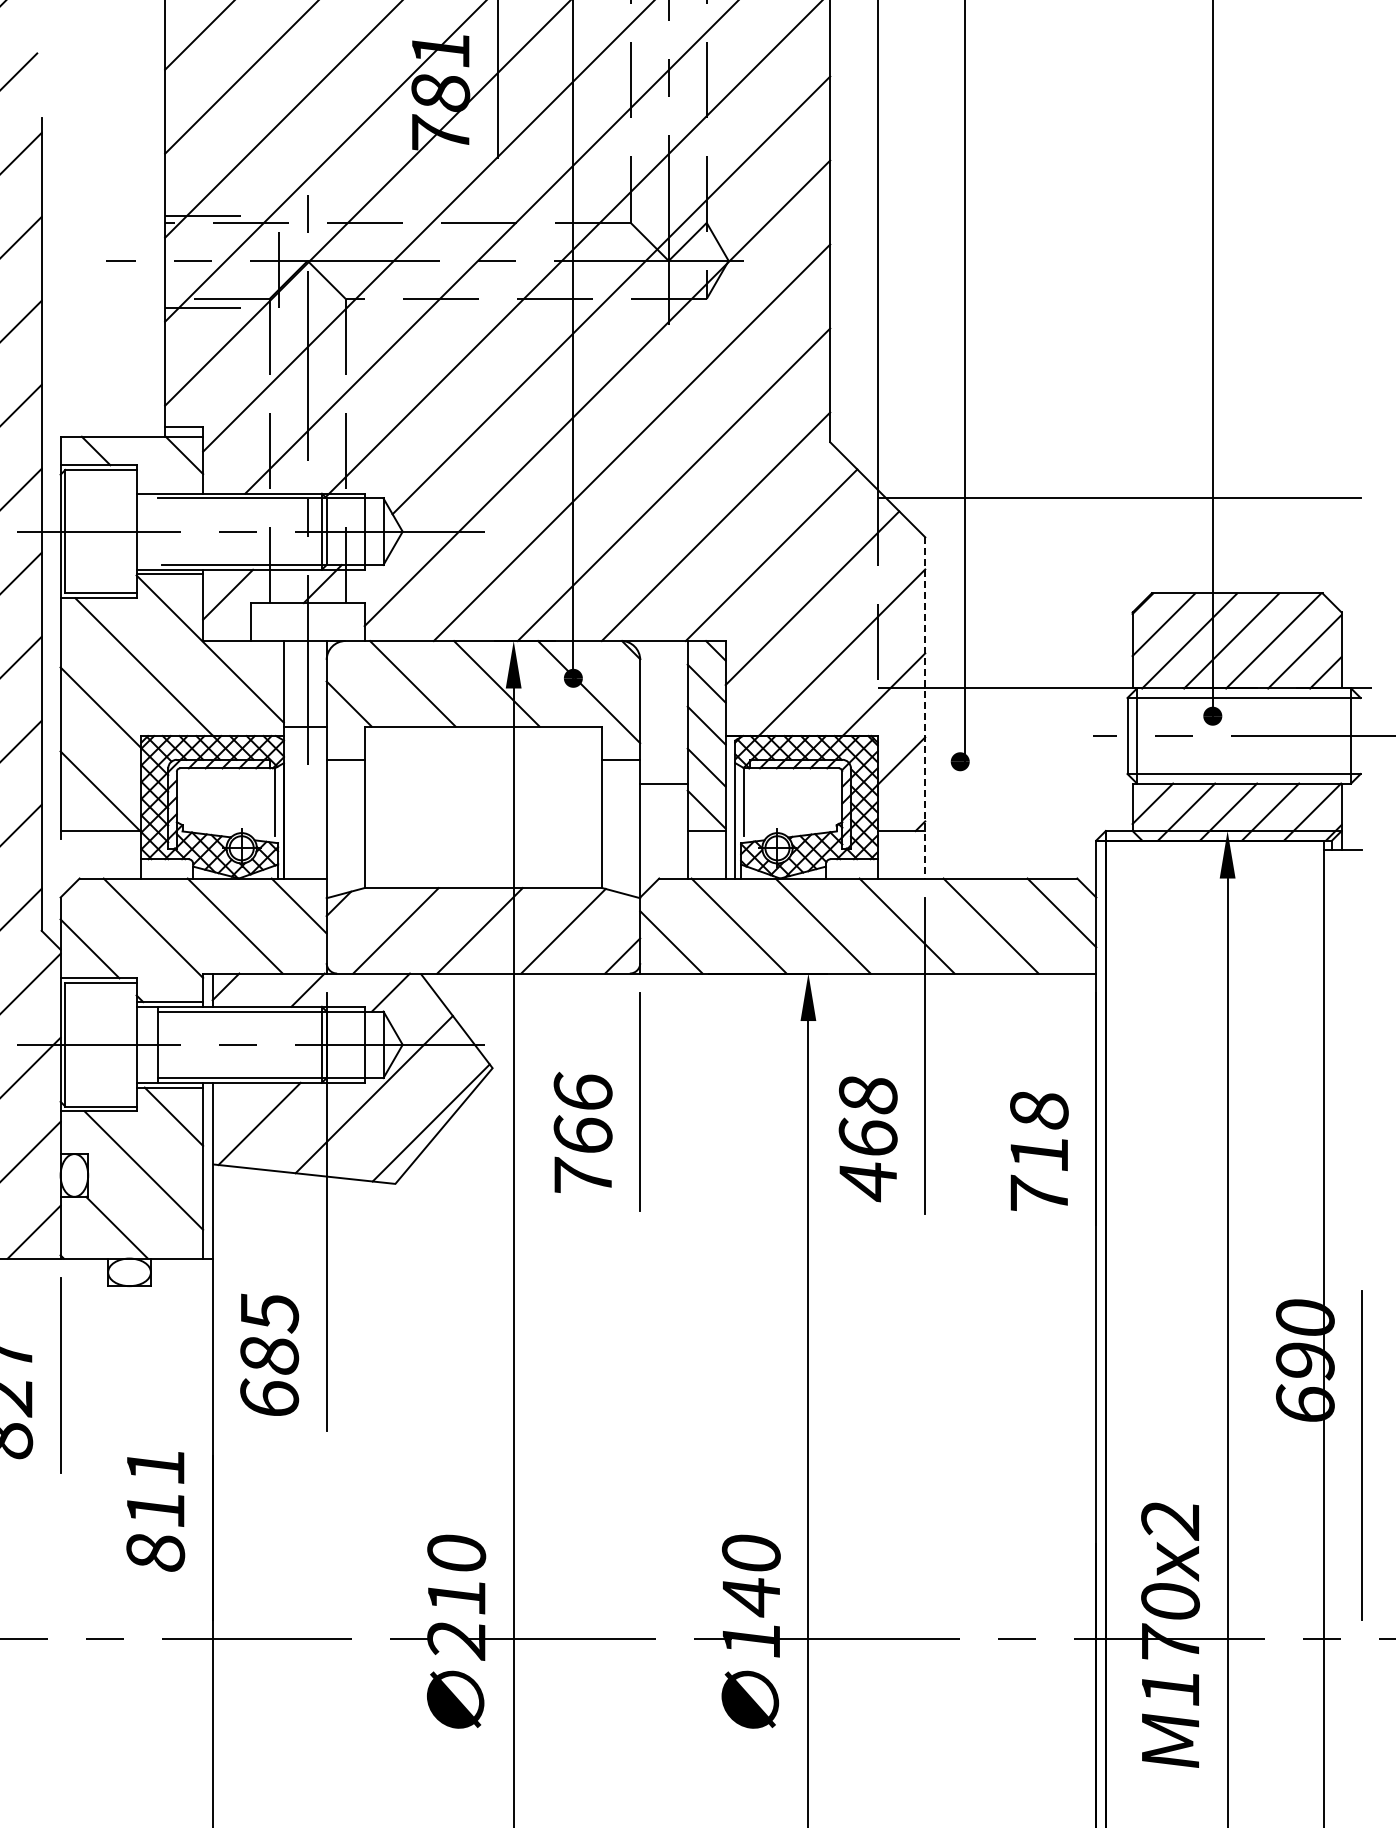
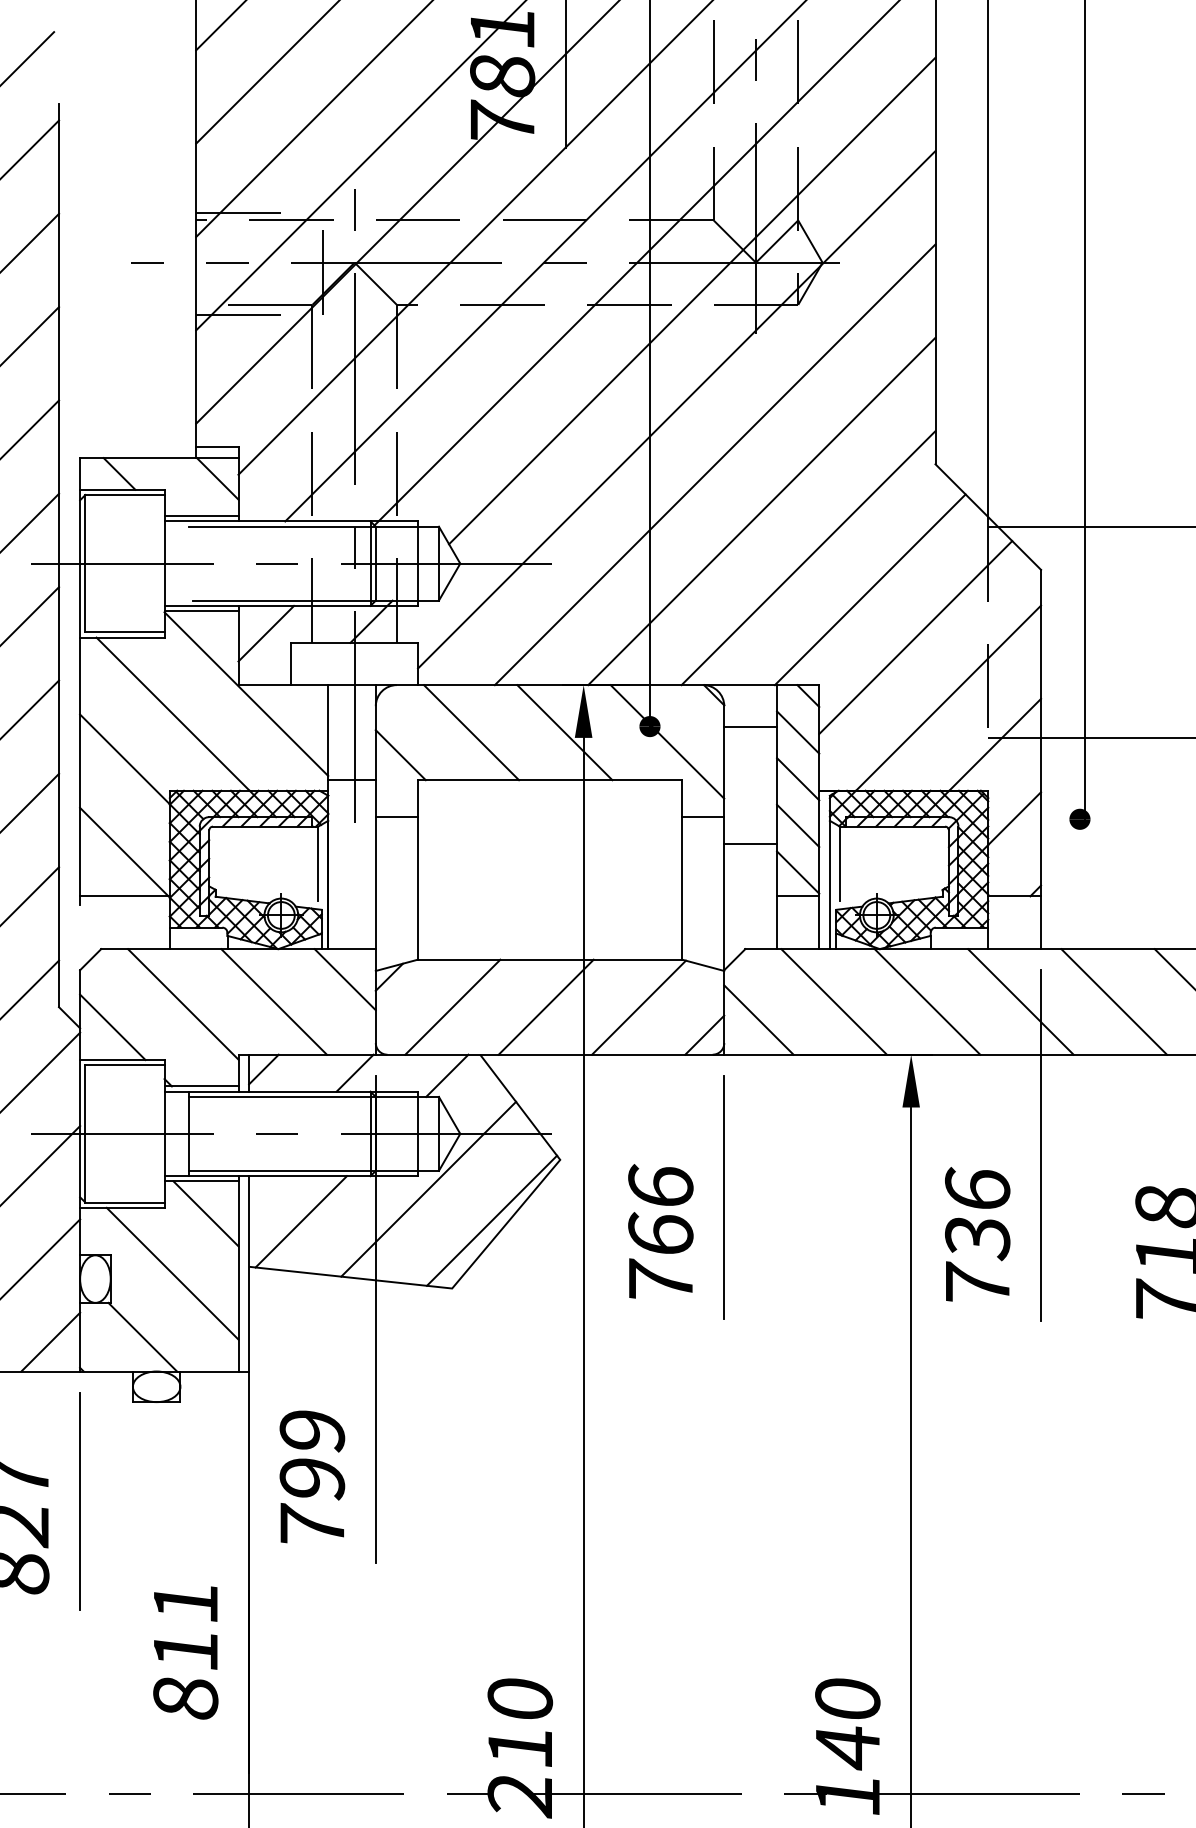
line: (169, 488) -> (201, 515), added
line: (663, 679) -> (750, 727), added
line: (925, 707) -> (1041, 759), dashed -> solid
text: (867, 1138) -> (976, 1238), 468 -> 736
text: (269, 1354) -> (312, 1478), 685 -> 799

